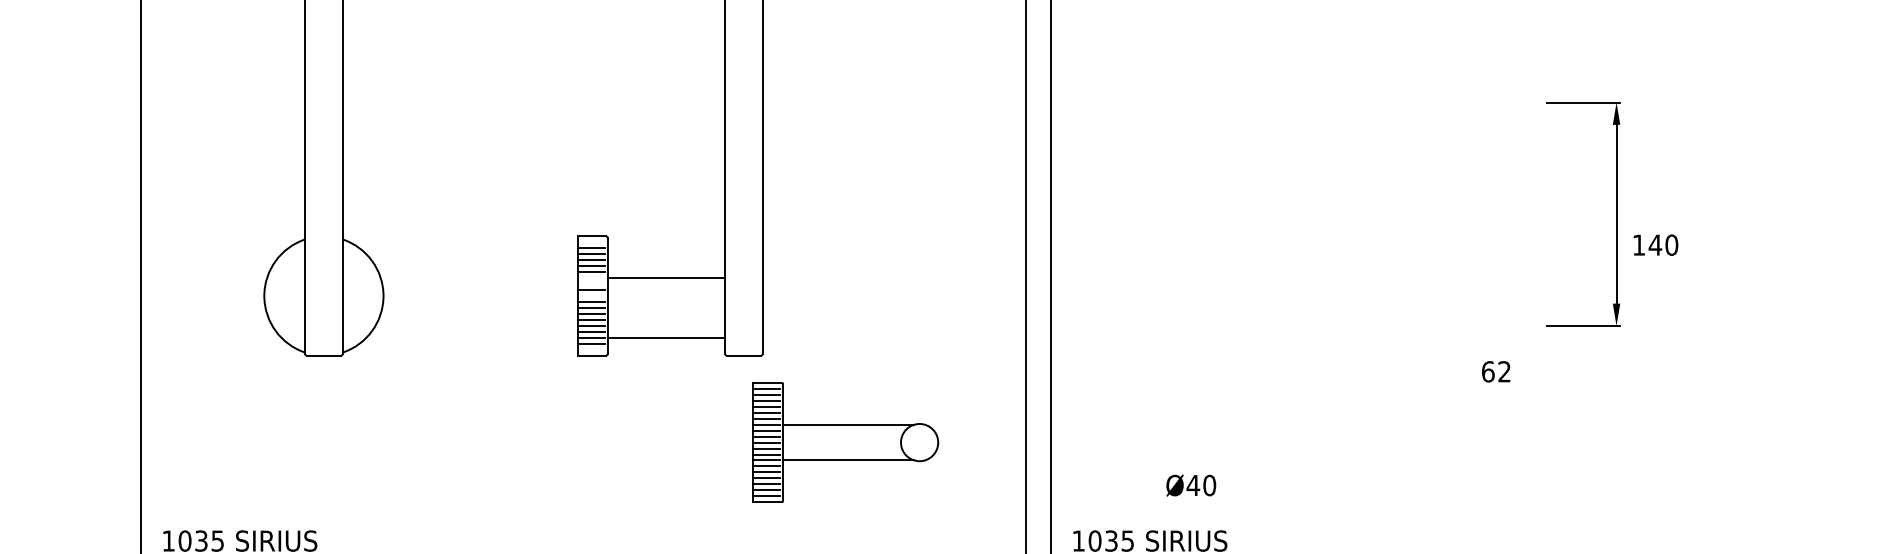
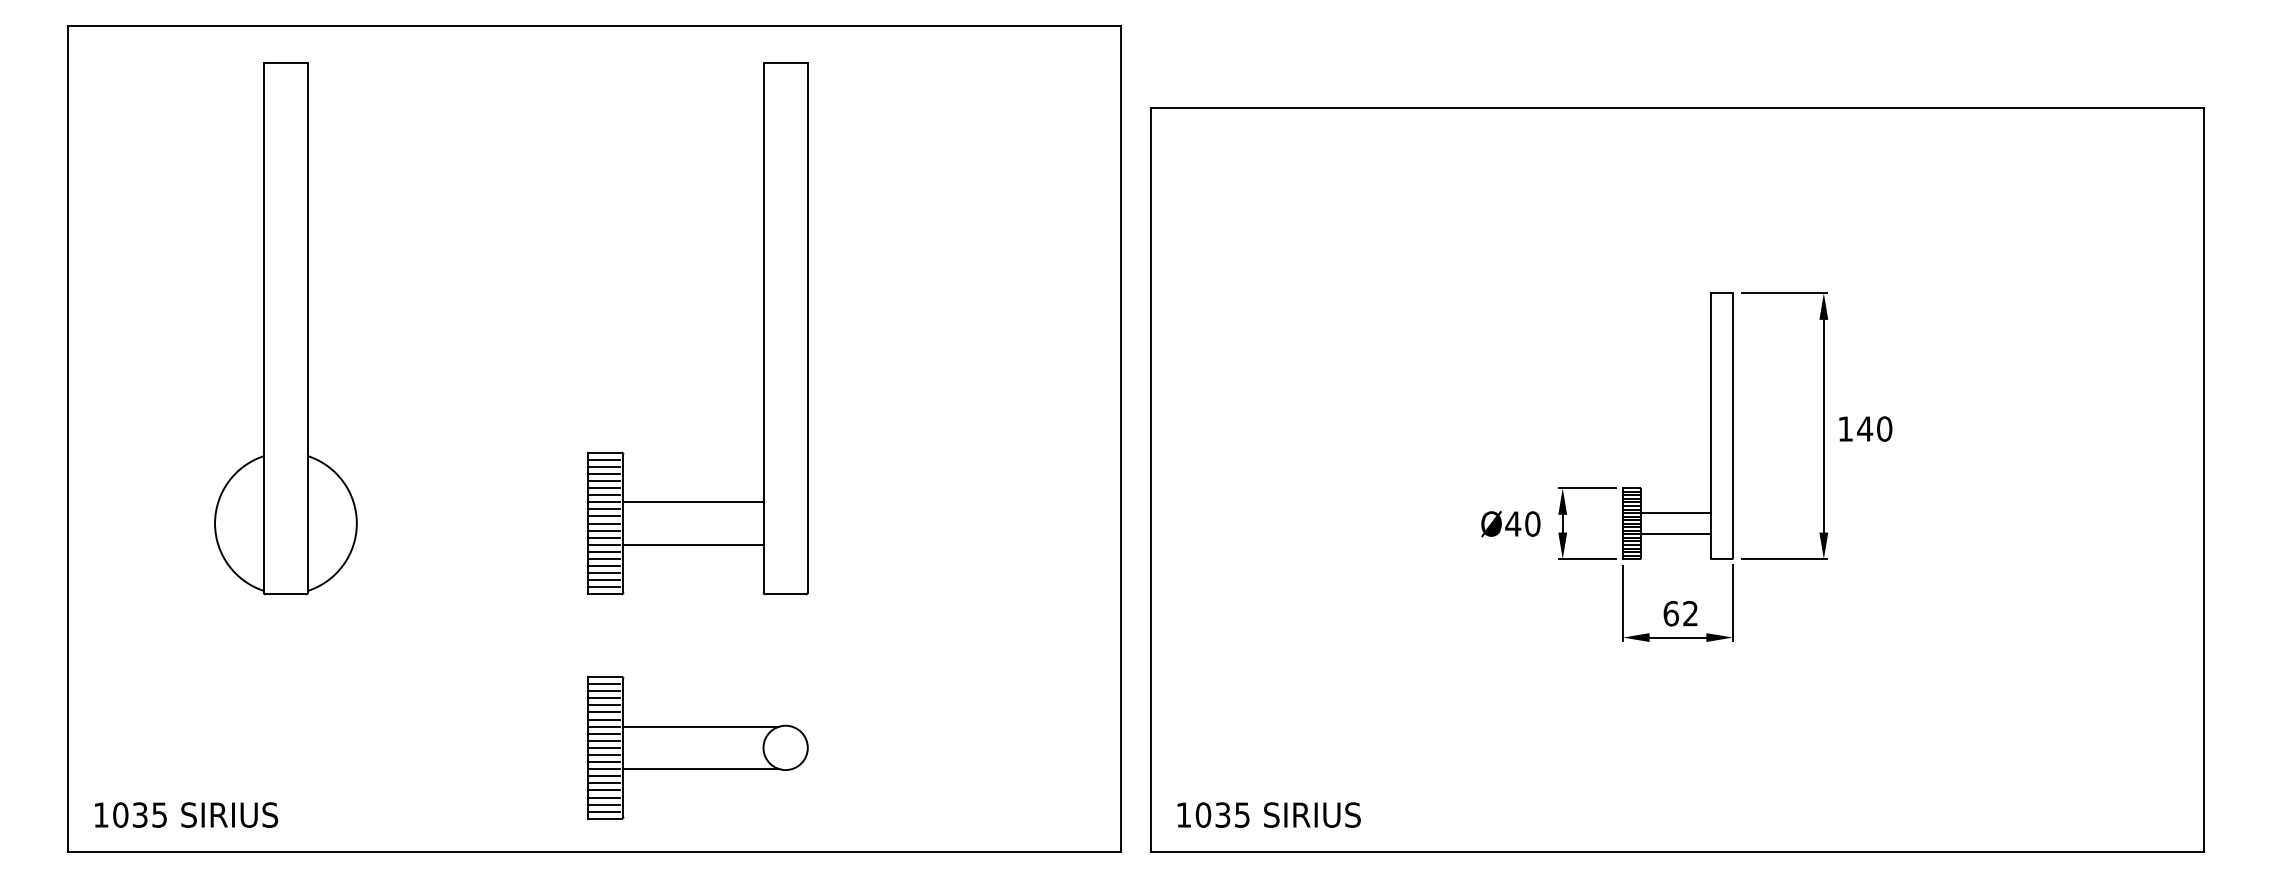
line: (590, 242) -> (603, 459), added
text: (1655, 244) -> (1865, 428), moved
part: (1462, 265) -> (1640, 487), added
line: (590, 278) -> (603, 502), added
line: (590, 284) -> (603, 509), added
line: (590, 296) -> (603, 523), added
line: (666, 338) -> (693, 544), moved
line: (590, 349) -> (603, 587), added
part: (845, 442) -> (697, 747), moved
text: (1190, 485) -> (1510, 523), moved

